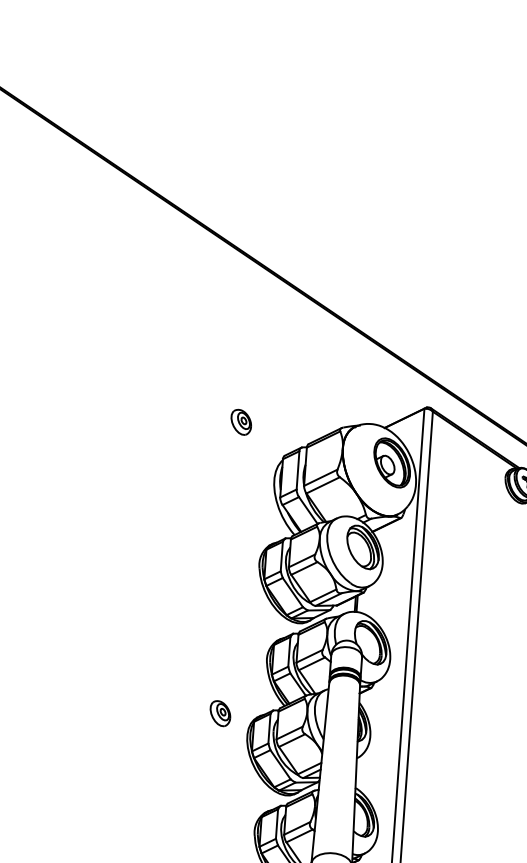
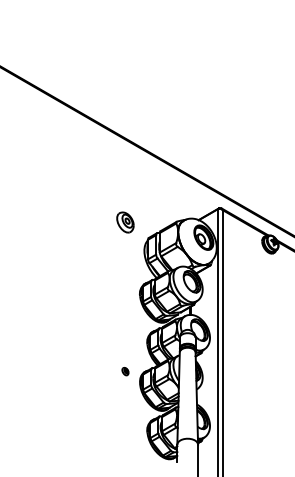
part: (241, 422) -> (125, 222), size x1.6
part: (220, 713) -> (125, 371), size x0.6

